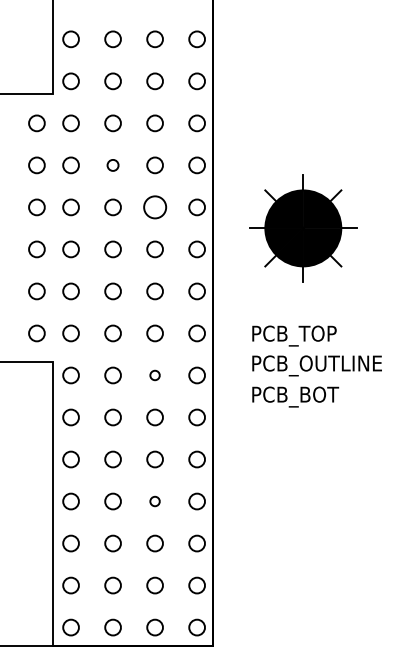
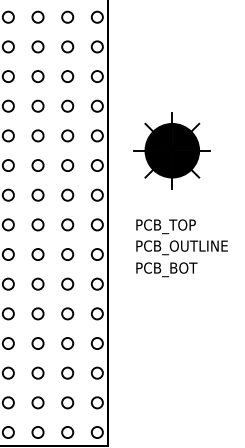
circle: (112, 165) -> (37, 106), size x1.43
circle: (154, 207) -> (67, 135), size x0.71
circle: (154, 375) -> (67, 254), size x1.67
circle: (154, 501) -> (67, 343), size x1.67

